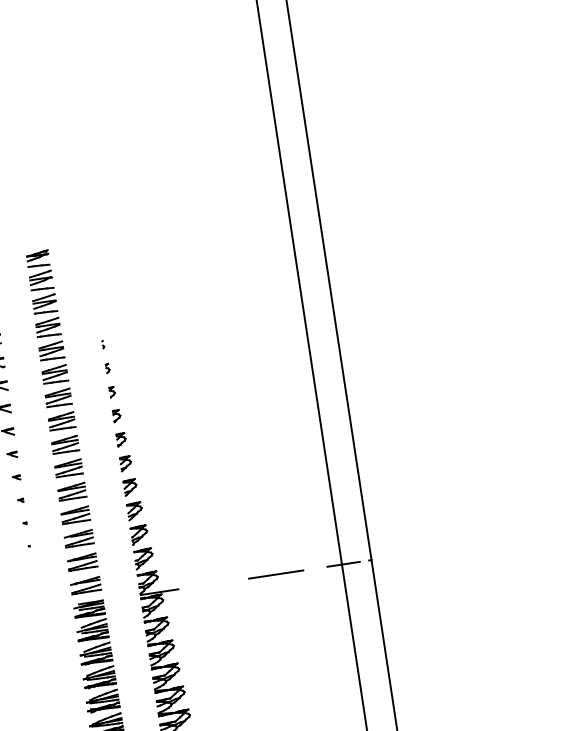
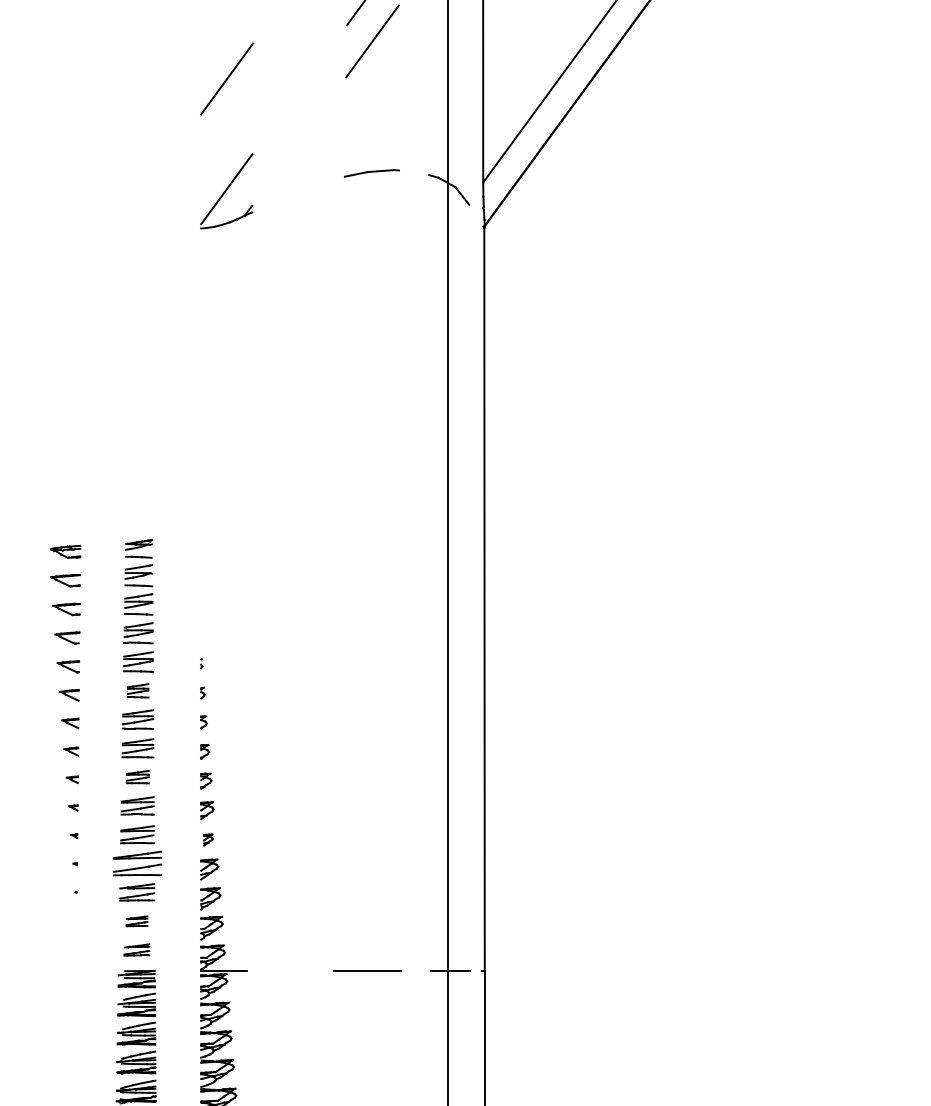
part: (54, 374) -> (137, 690), size x0.7
part: (64, 444) -> (137, 776), size x0.7
part: (130, 486) -> (208, 839), size x0.6
part: (74, 515) -> (136, 863), size x1.4
part: (82, 562) -> (136, 921), size x0.6
part: (85, 585) -> (136, 949), size x0.7

